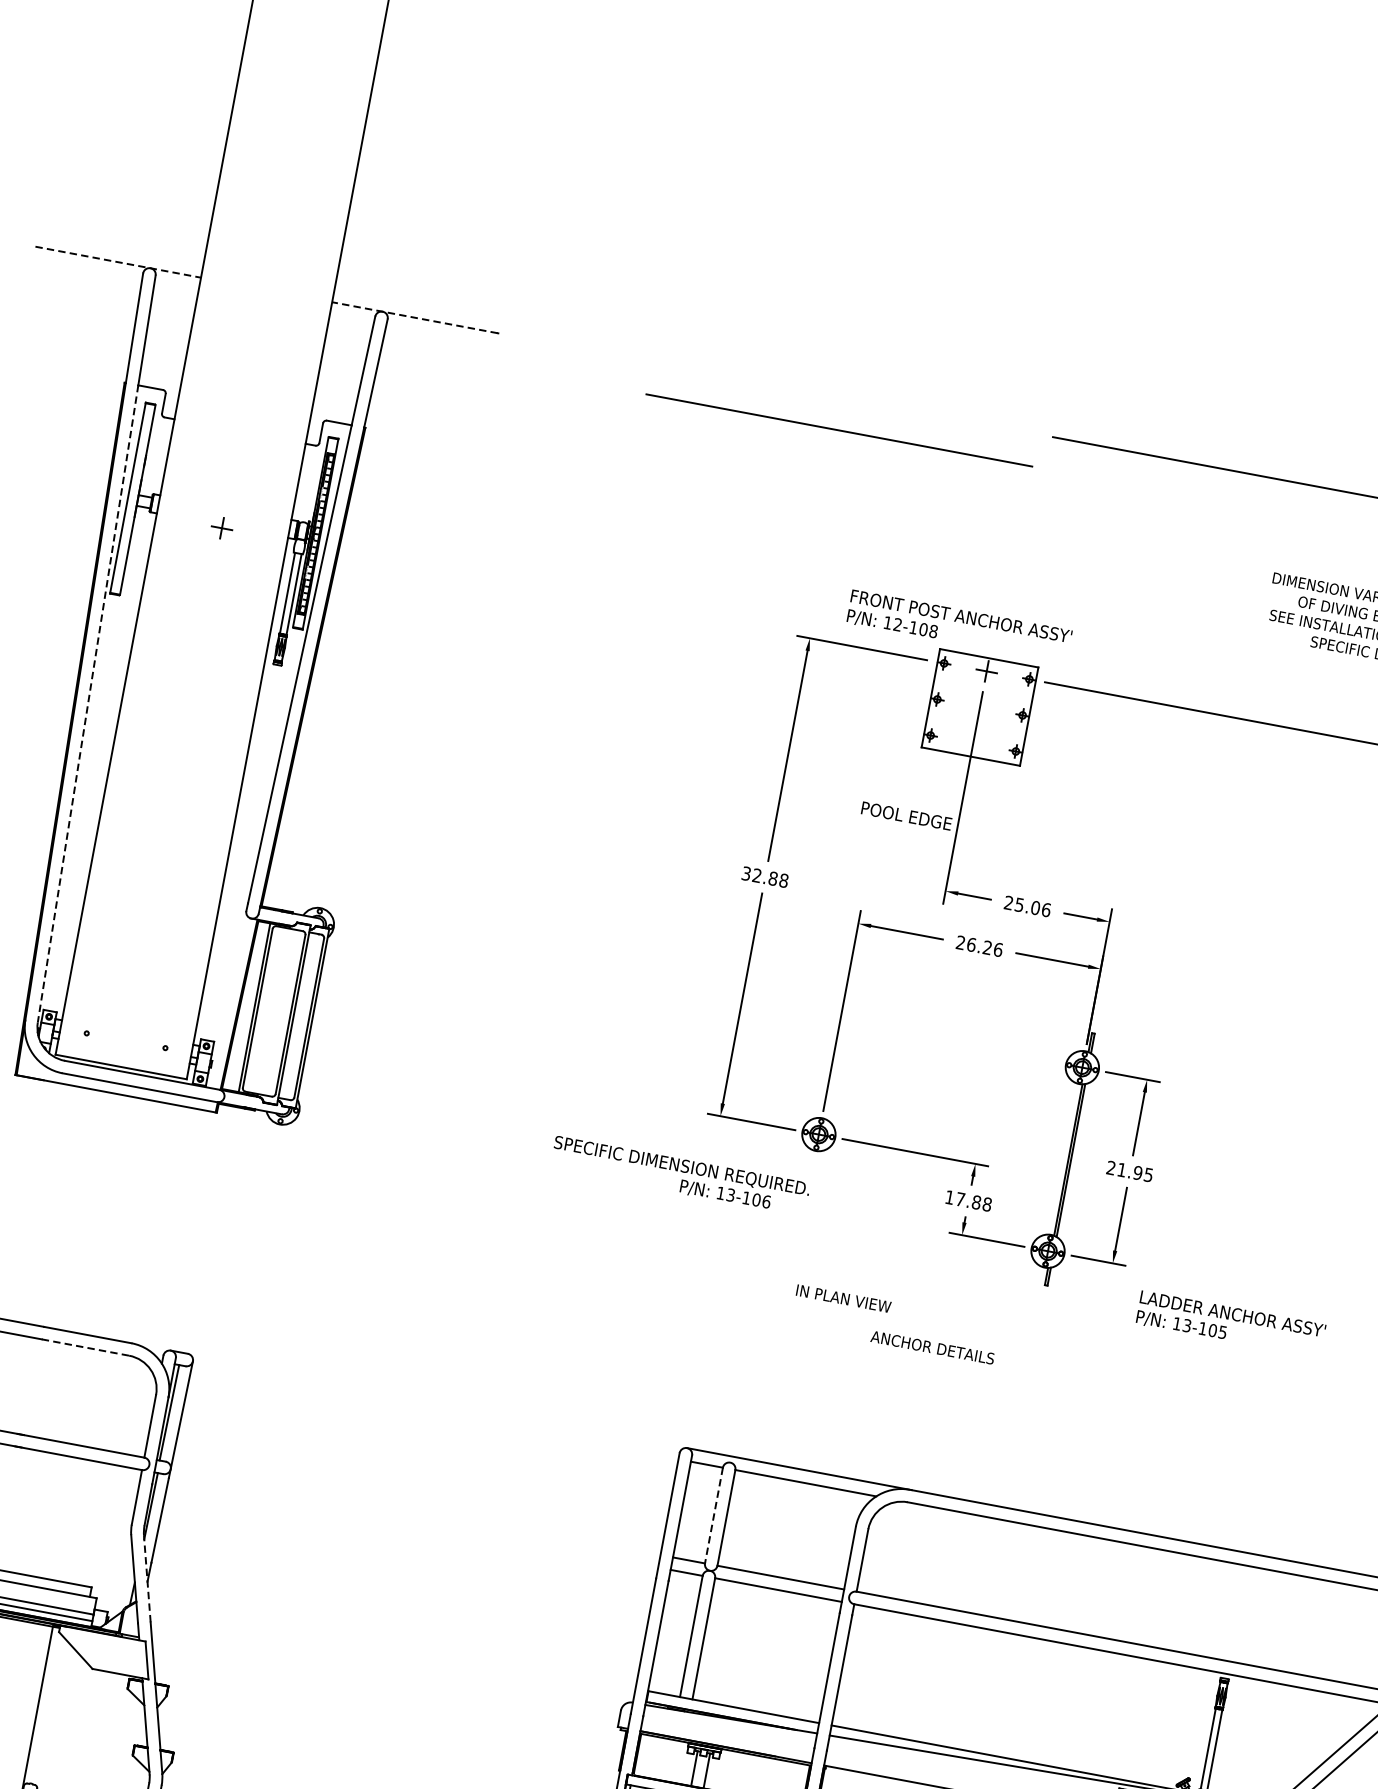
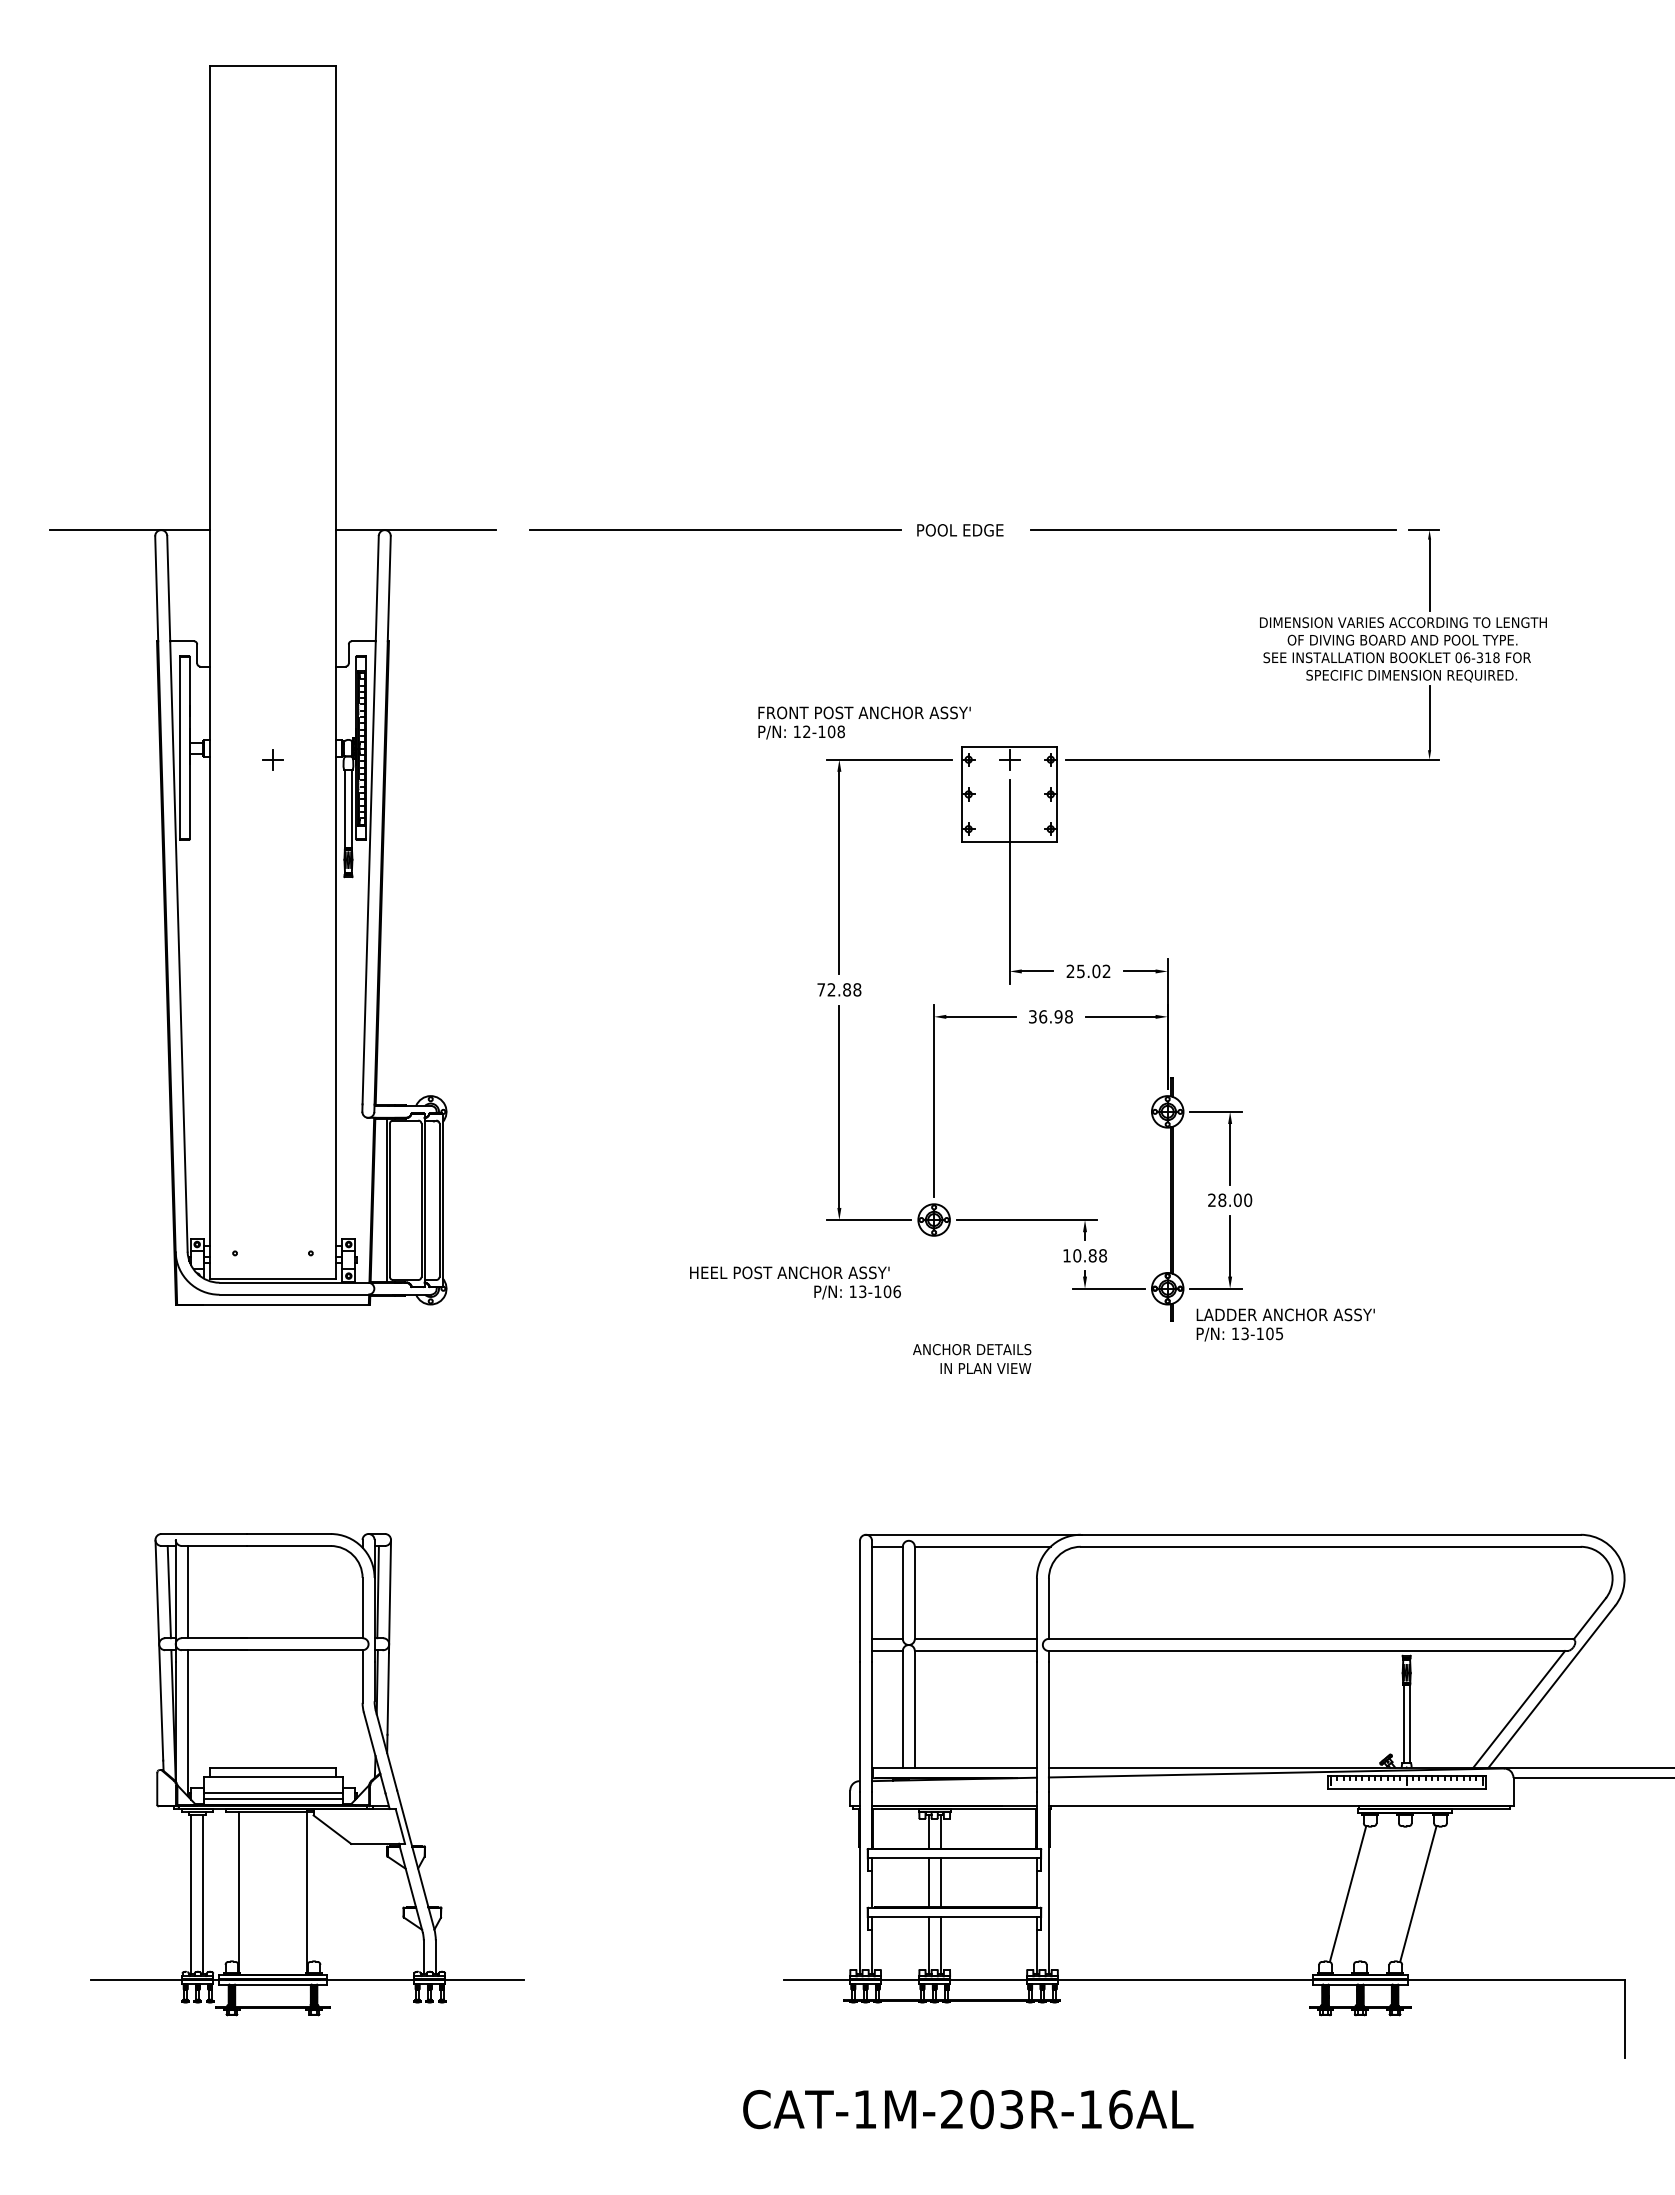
line: (118, 262) -> (130, 530), dashed -> solid
line: (414, 318) -> (415, 530), dashed -> solid
line: (839, 429) -> (715, 529), moved
text: (959, 626) -> (864, 722), moved
line: (87, 703) -> (178, 946), dashed -> solid
text: (906, 816) -> (960, 530), moved
text: (746, 873) -> (821, 989), 32.88 -> 72.88
text: (1046, 910) -> (1106, 971), 25.06 -> 25.02
text: (979, 945) -> (1050, 1016), 26.26 -> 36.98
text: (682, 1166) -> (812, 1273), SPECIFIC DIMENSION REQUIRED. -> HEEL POST ANCHOR ASSY'
text: (1135, 1172) -> (1235, 1200), 21.95 -> 28.00
text: (960, 1199) -> (1077, 1255), 17.88 -> 10.88
text: (1230, 1323) -> (1285, 1324), moved
line: (86, 1347) -> (289, 1545), dashed -> solid
text: (933, 1347) -> (972, 1349), moved
line: (713, 1516) -> (902, 1593), dashed -> solid
line: (147, 1578) -> (386, 1750), dashed -> solid

